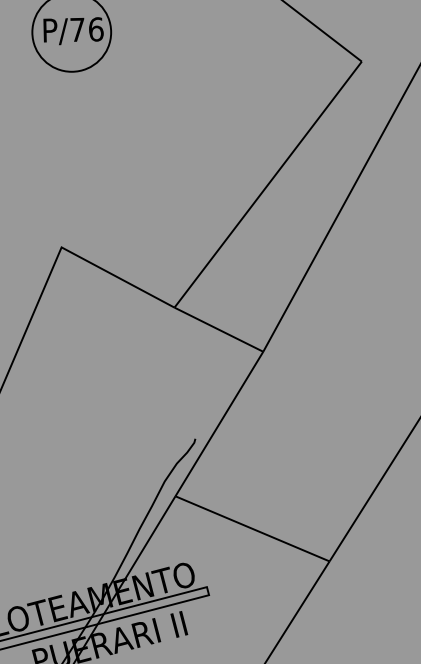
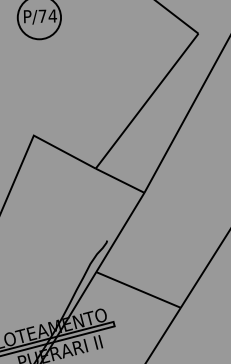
text: (95, 28) -> (52, 15), P/76 -> P/74

